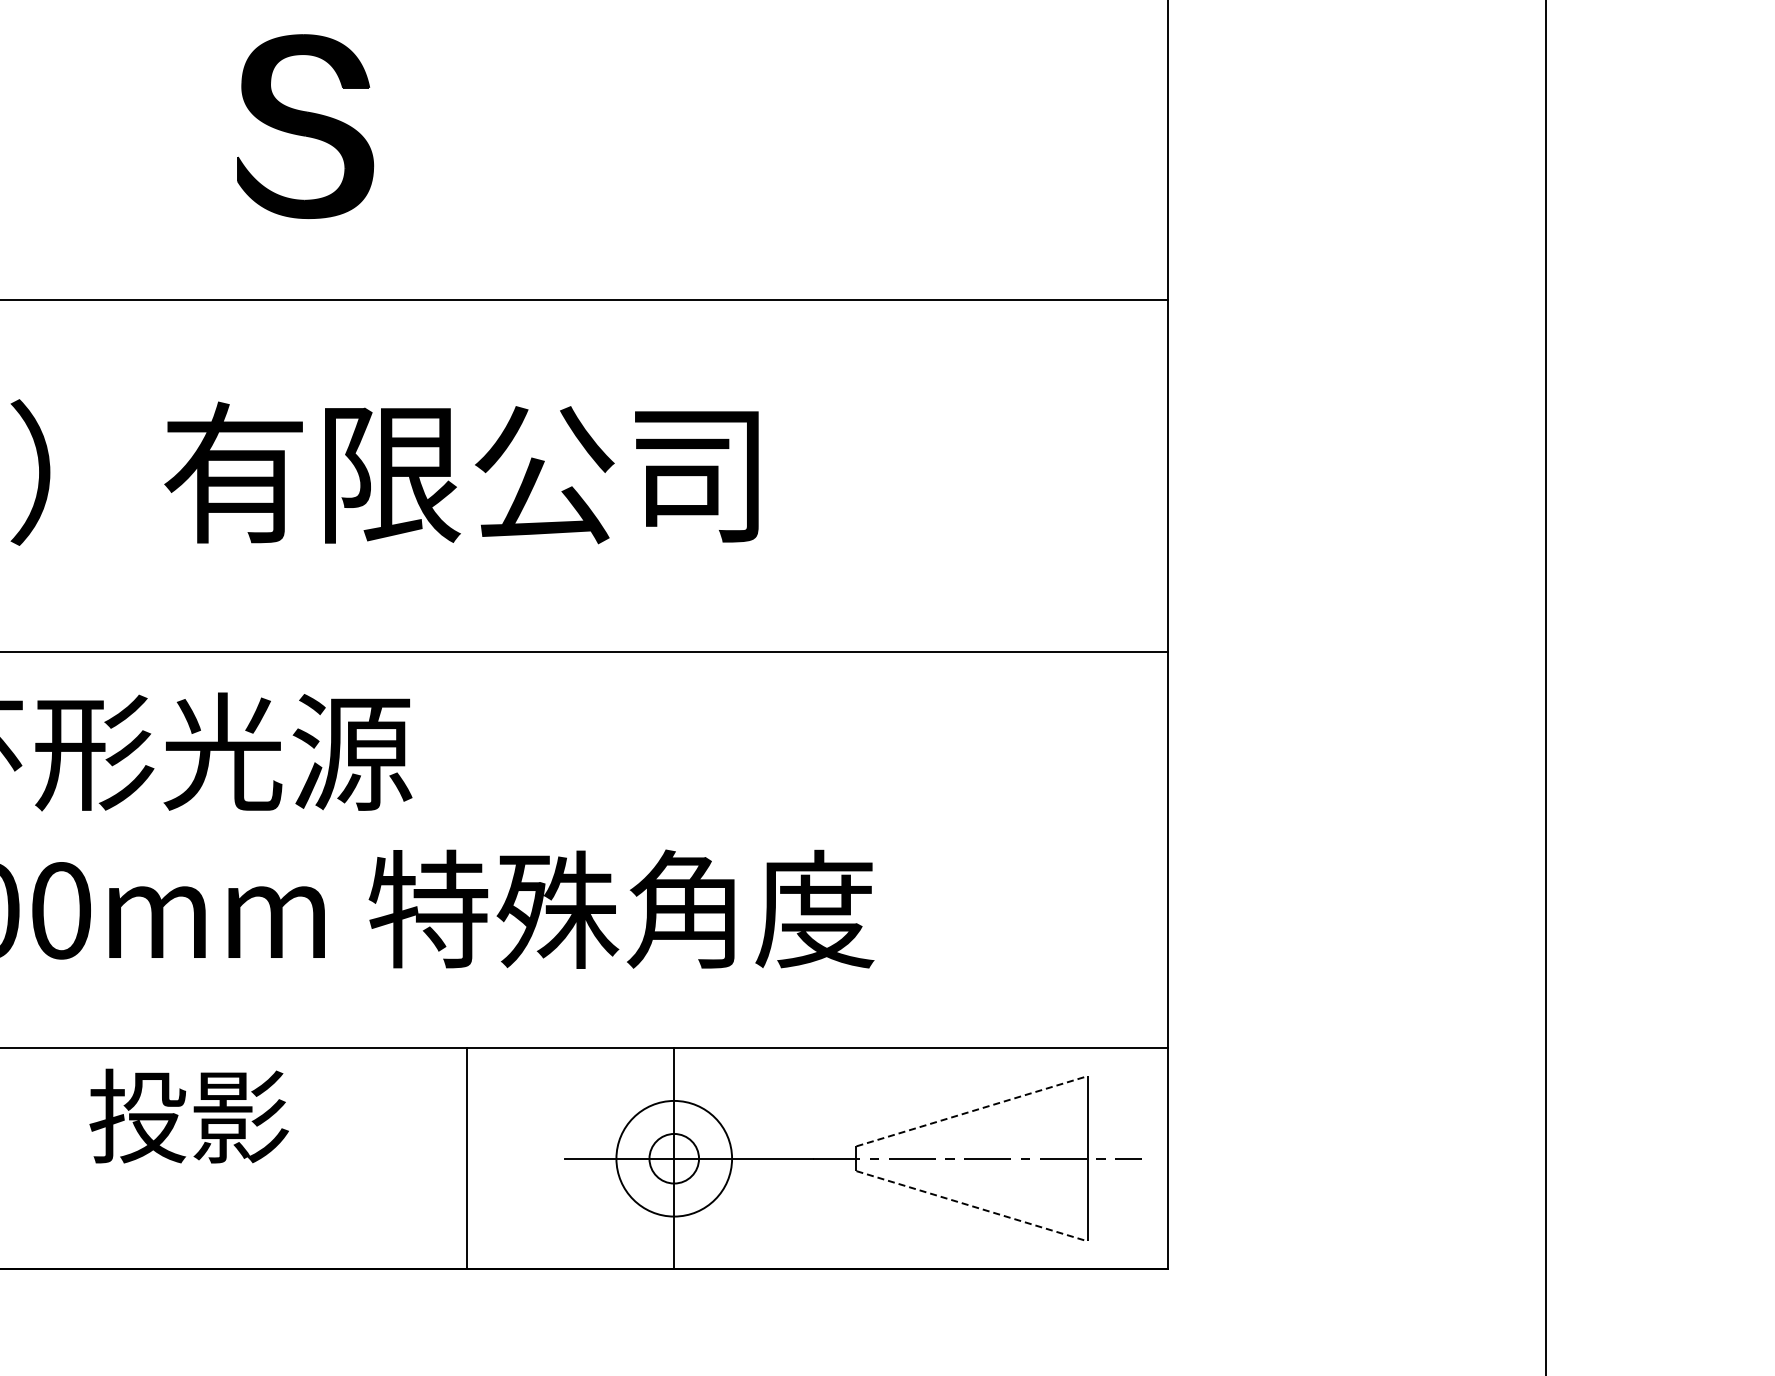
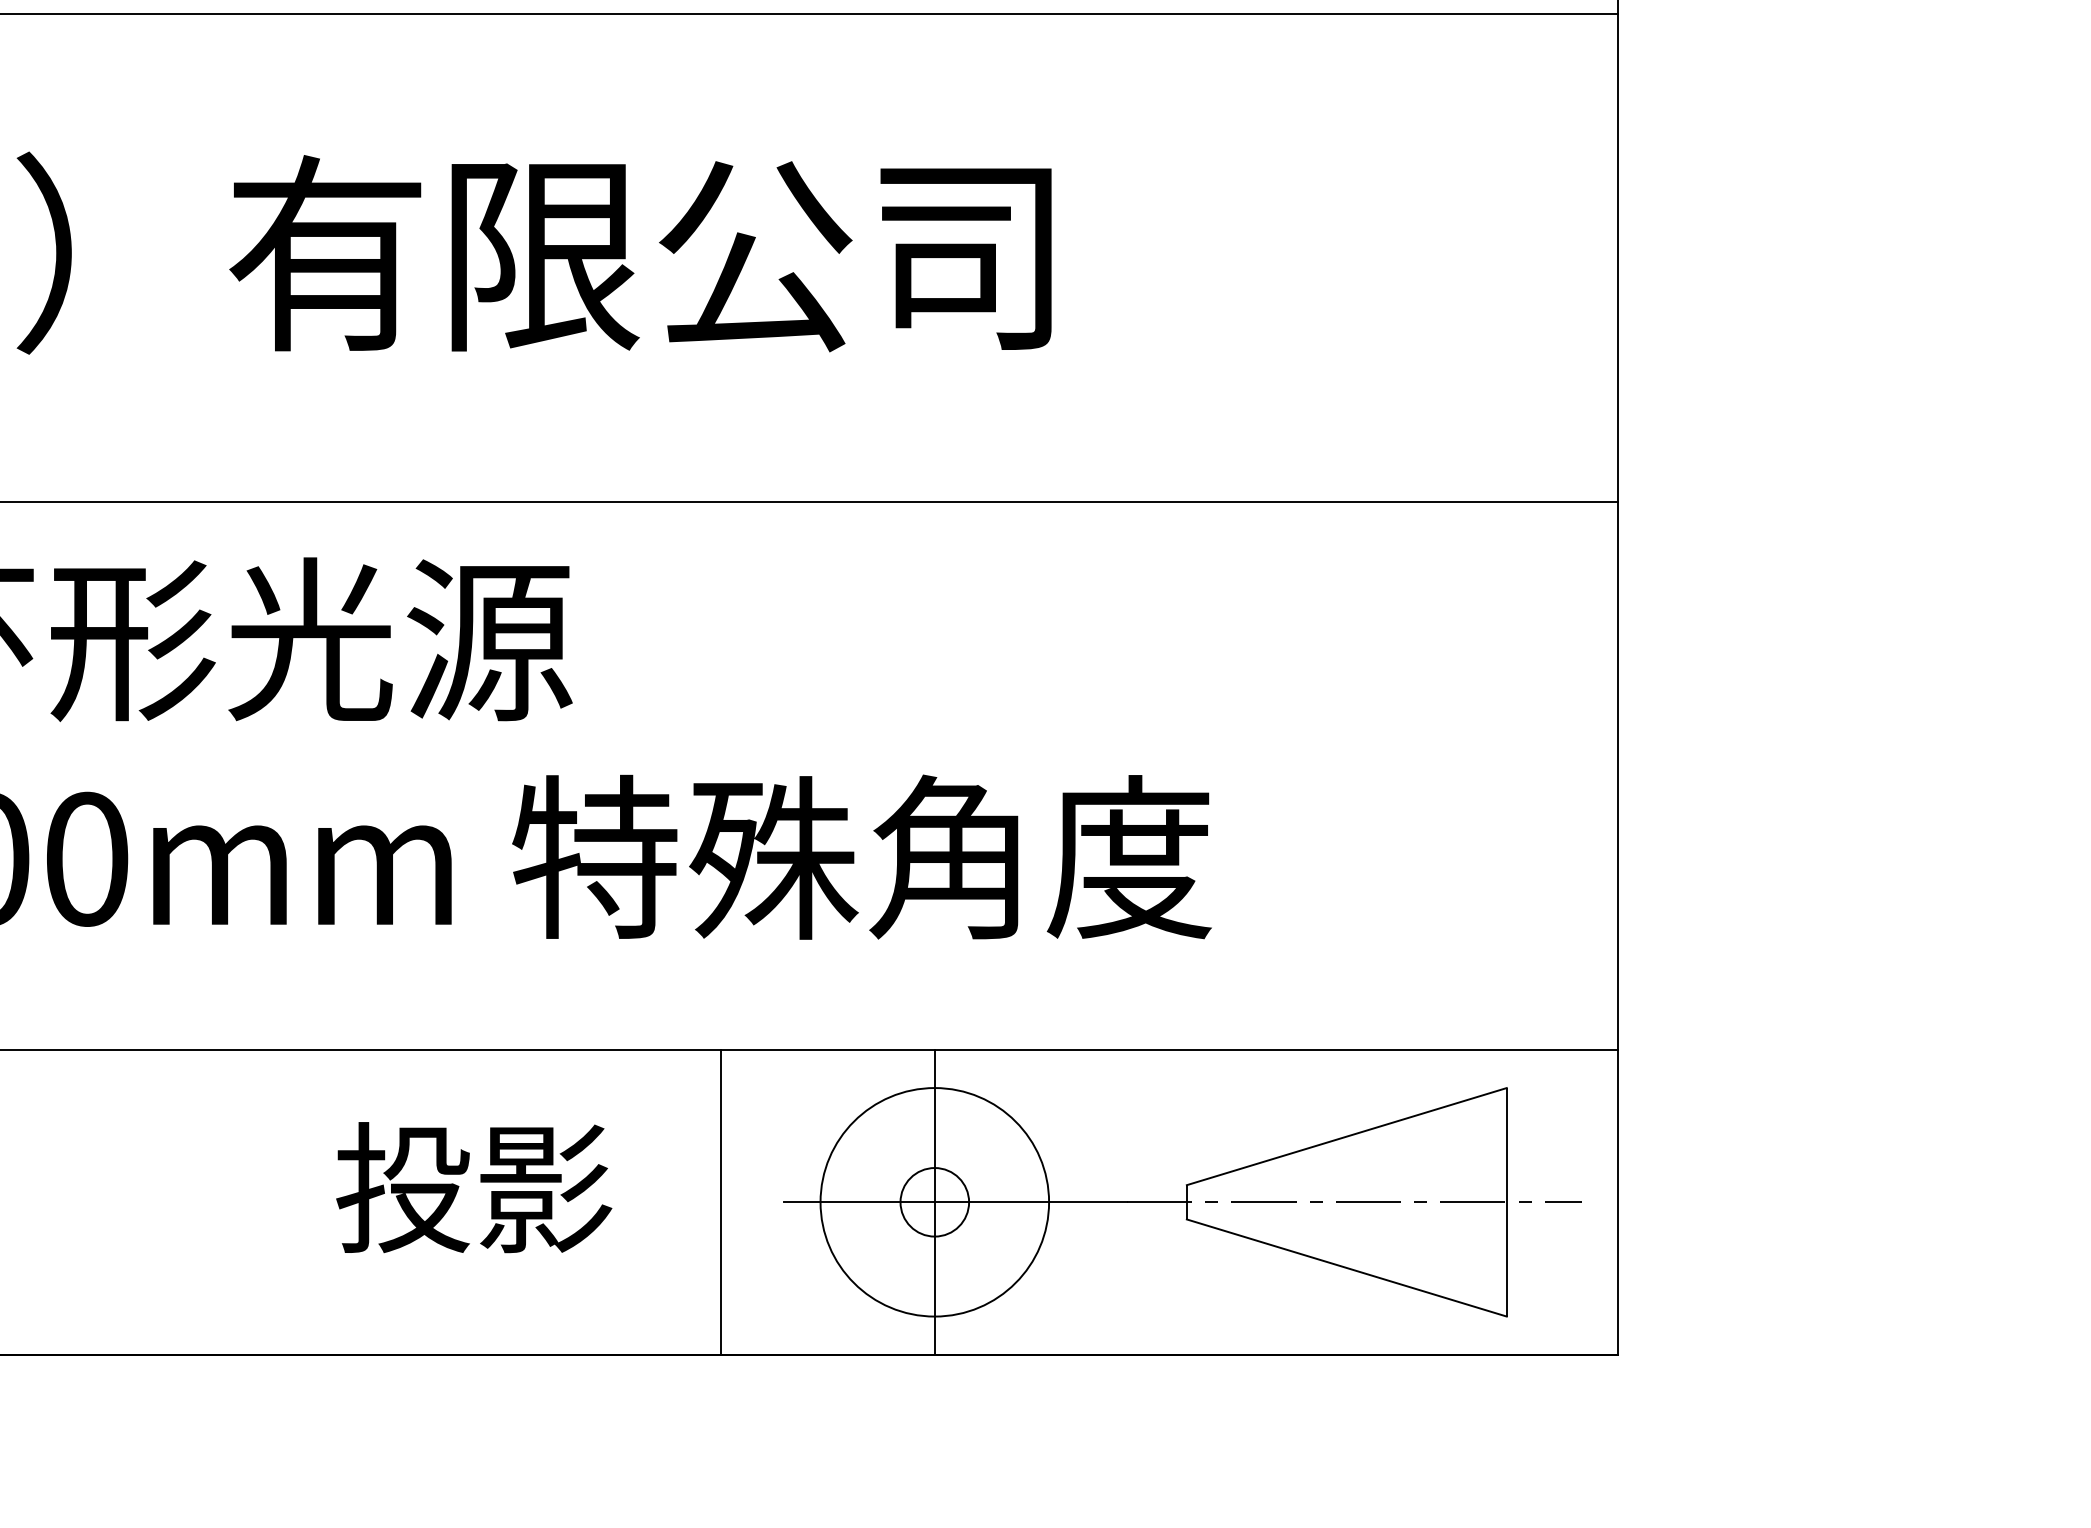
line: (972, 1111) -> (1347, 1136), dashed -> solid
text: (188, 1115) -> (473, 1186), moved
line: (466, 1158) -> (720, 1201), moved
circle: (673, 1158) -> (933, 1201), size x1.43
line: (972, 1206) -> (1347, 1268), dashed -> solid

